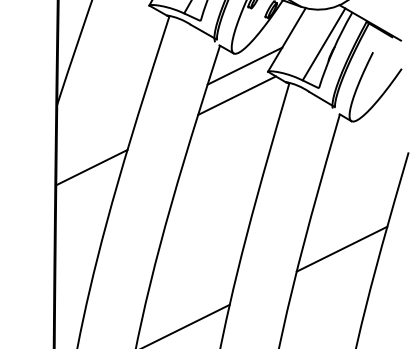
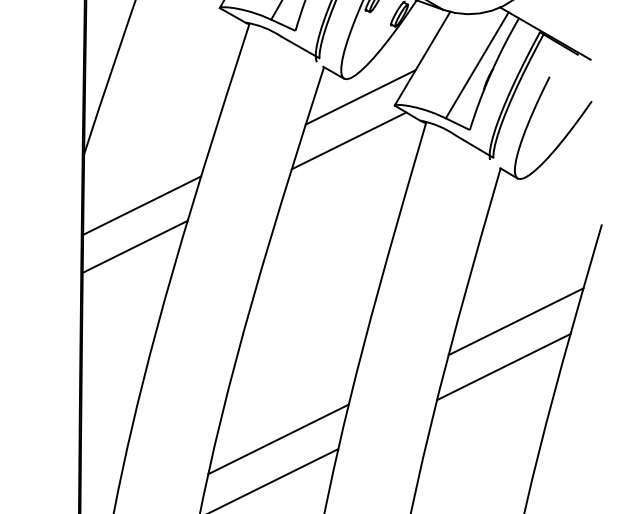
line: (96, 139) -> (141, 205), added
line: (350, 218) -> (516, 321), added
line: (188, 297) -> (277, 438), added

